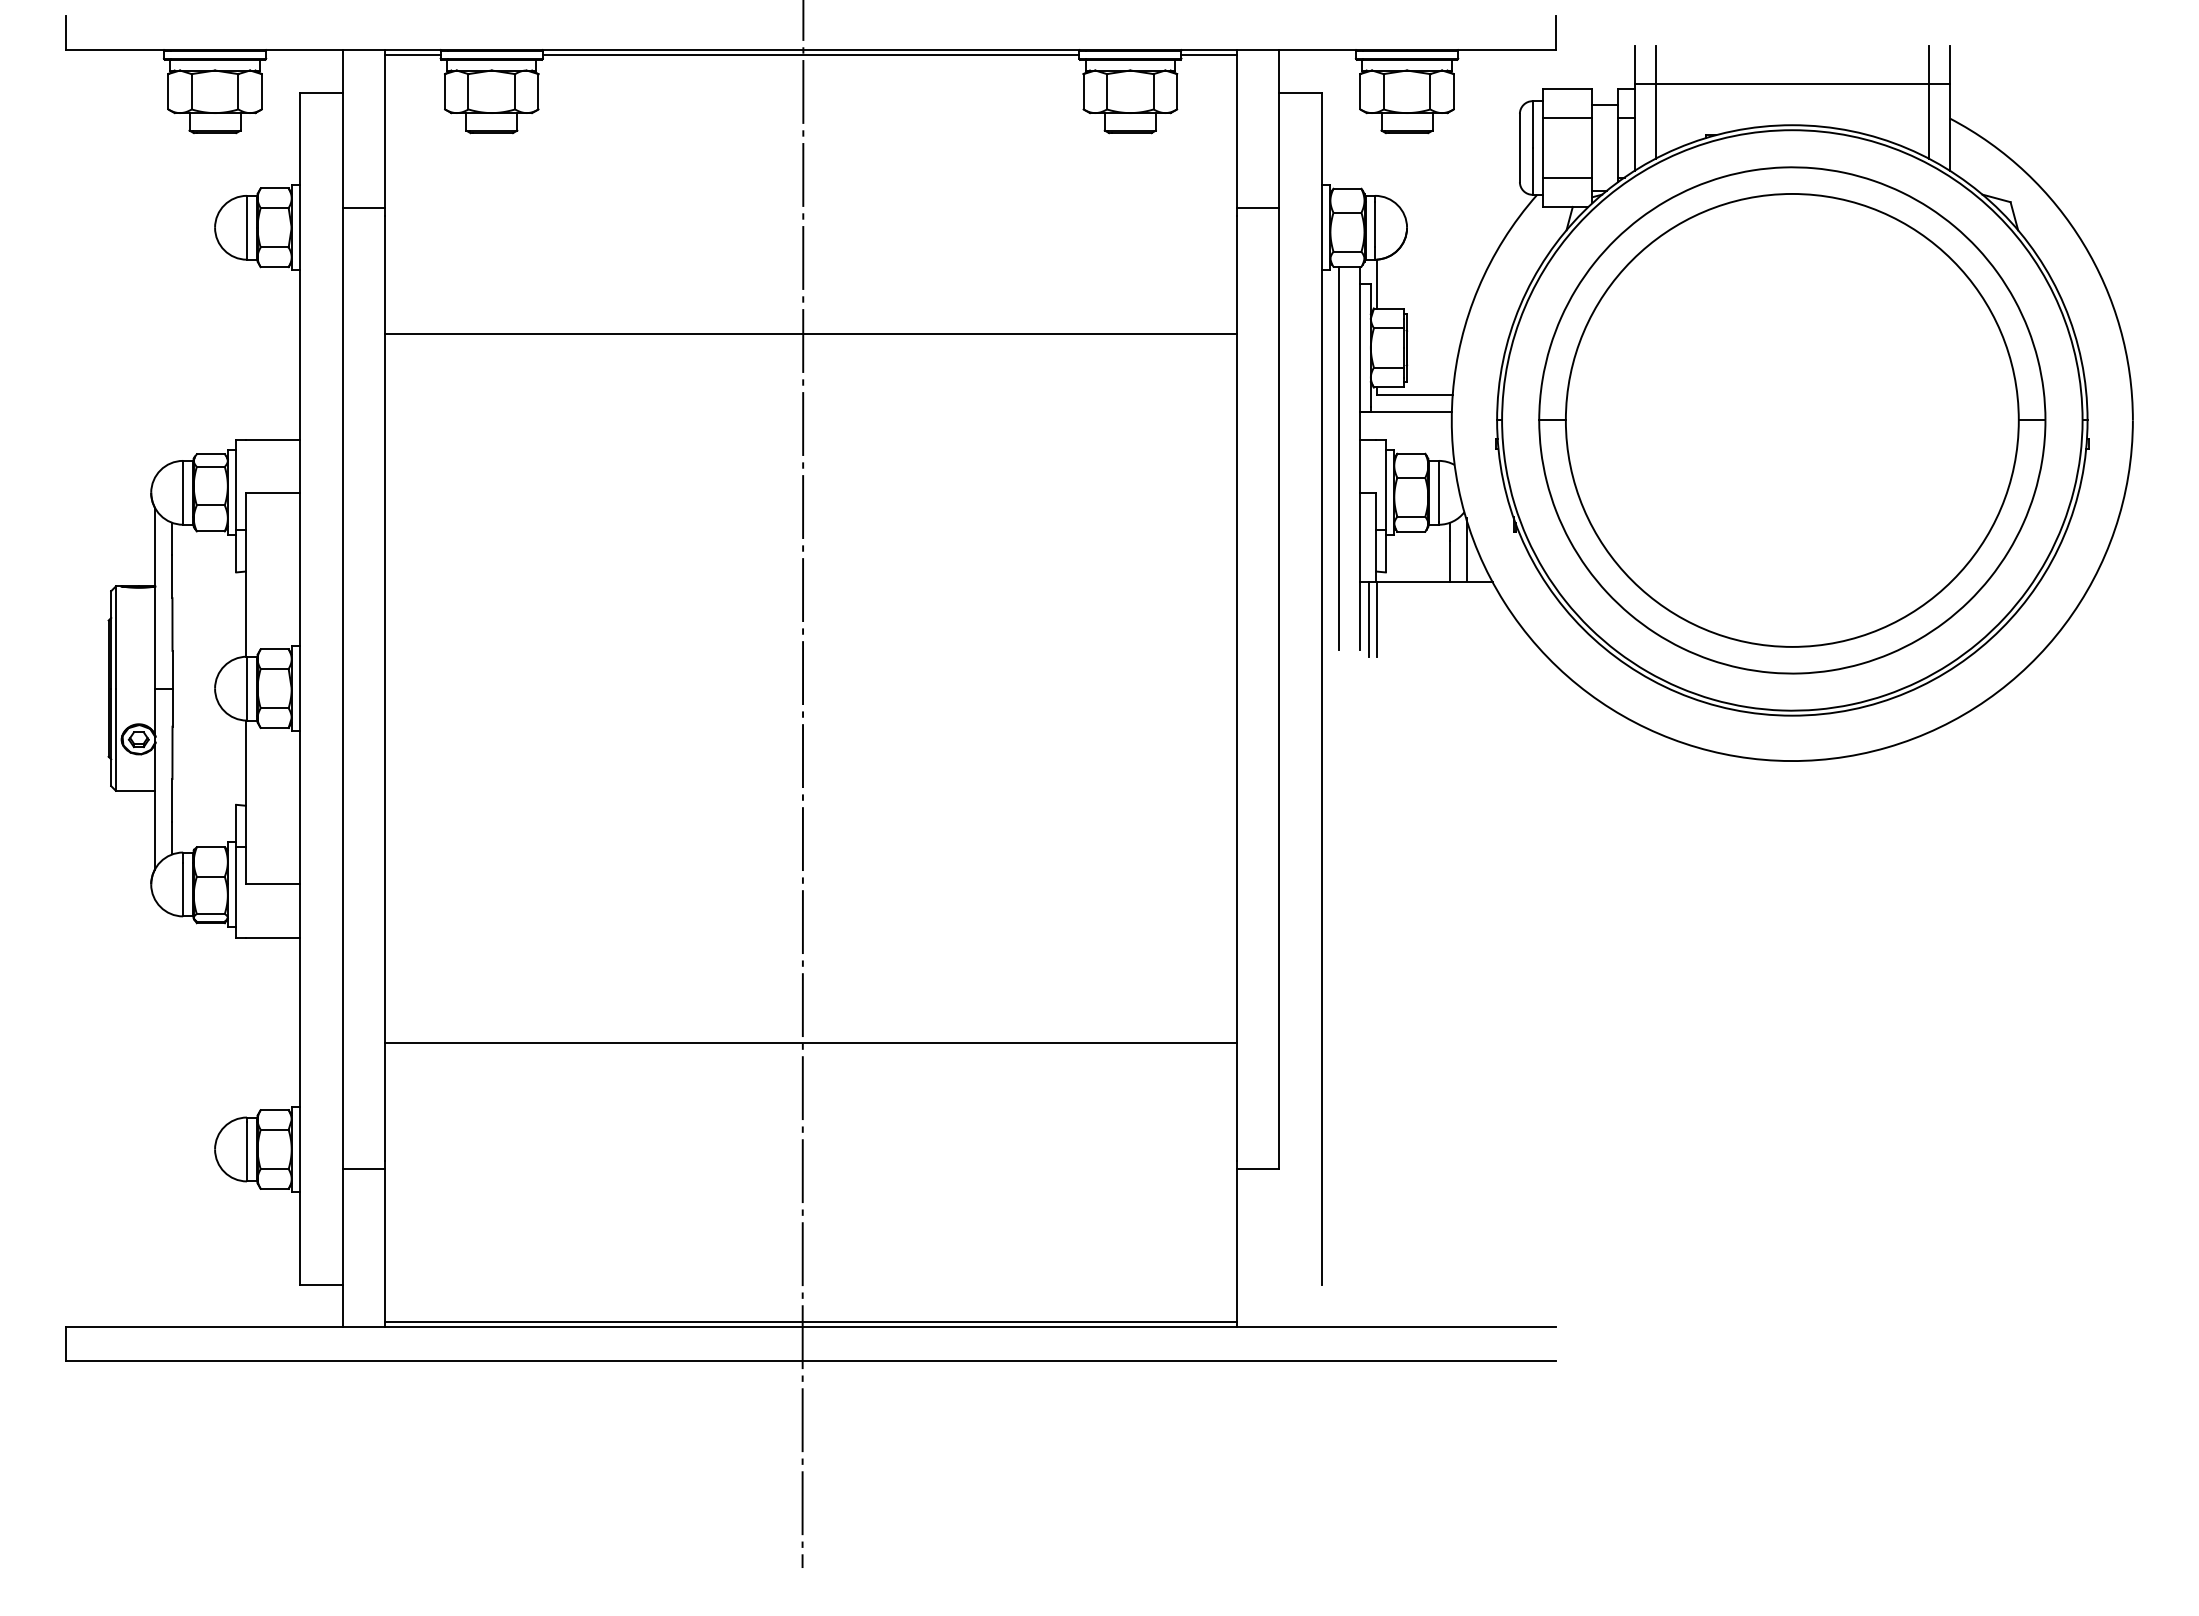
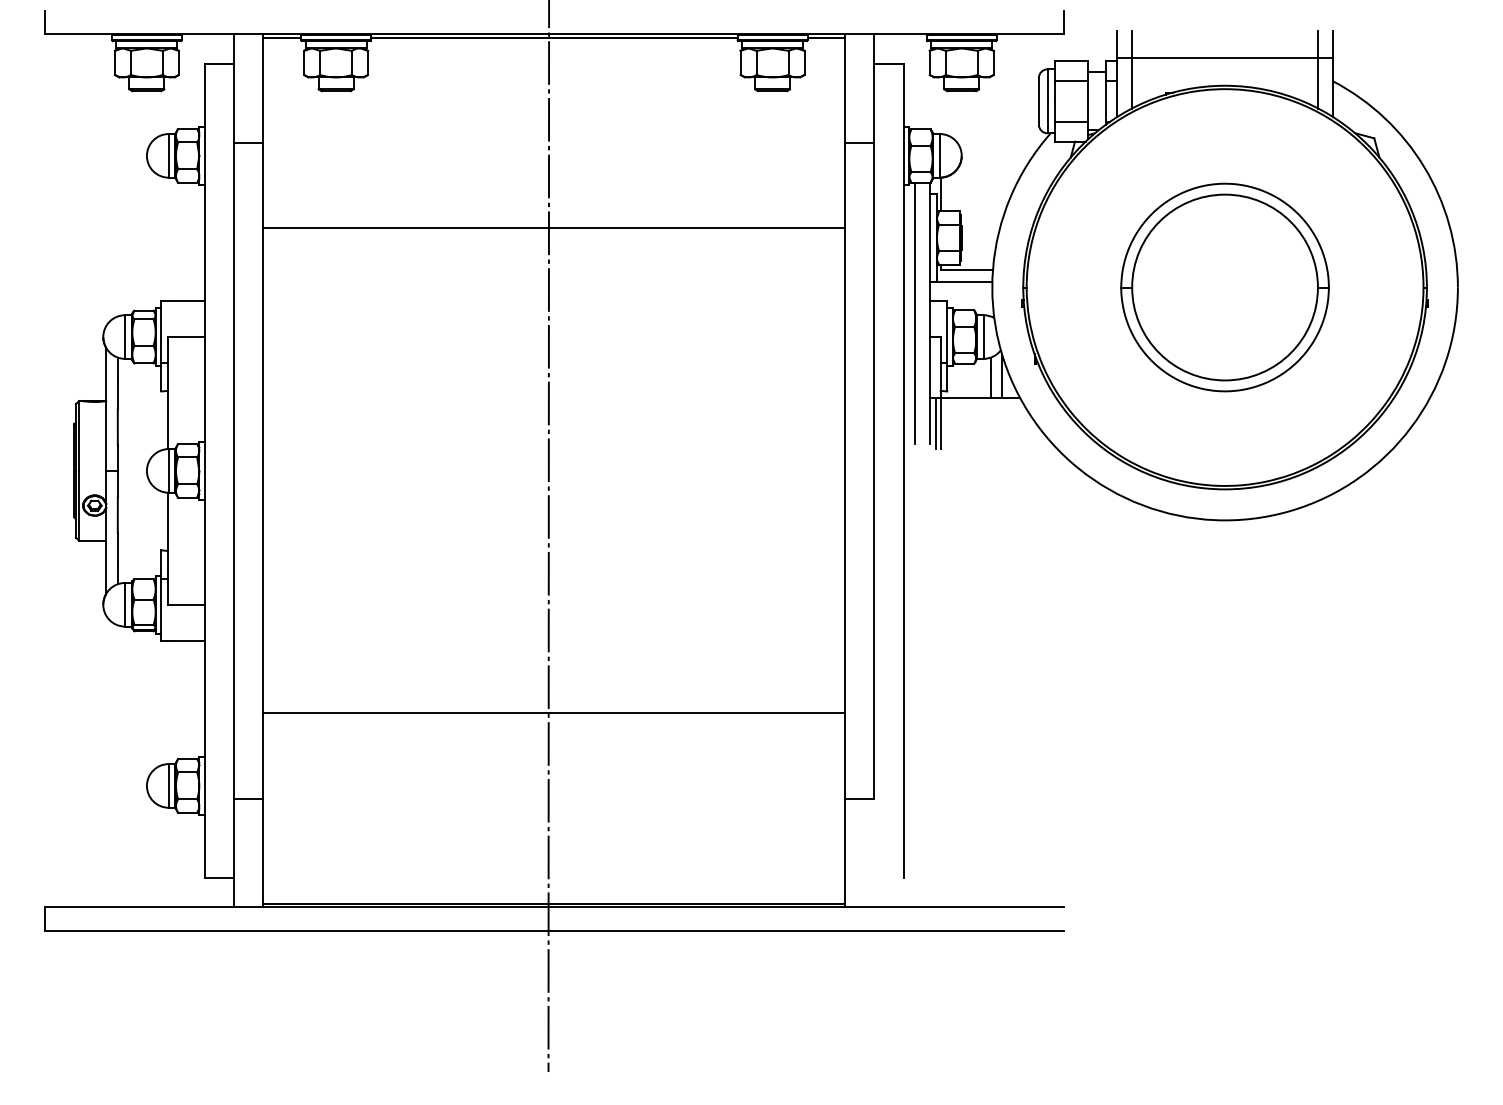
part: (1791, 420) -> (1224, 287), size x0.6

